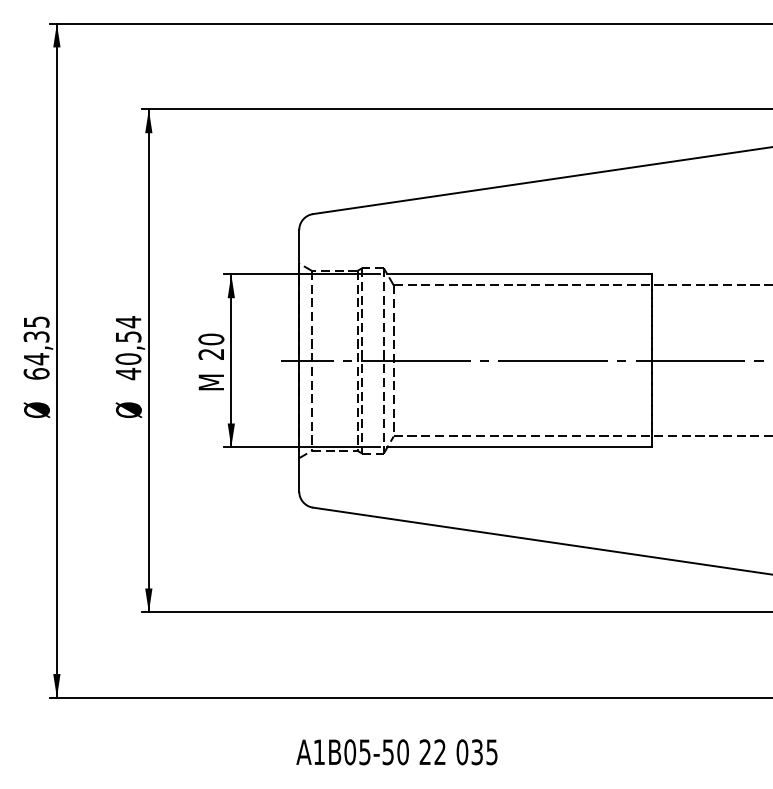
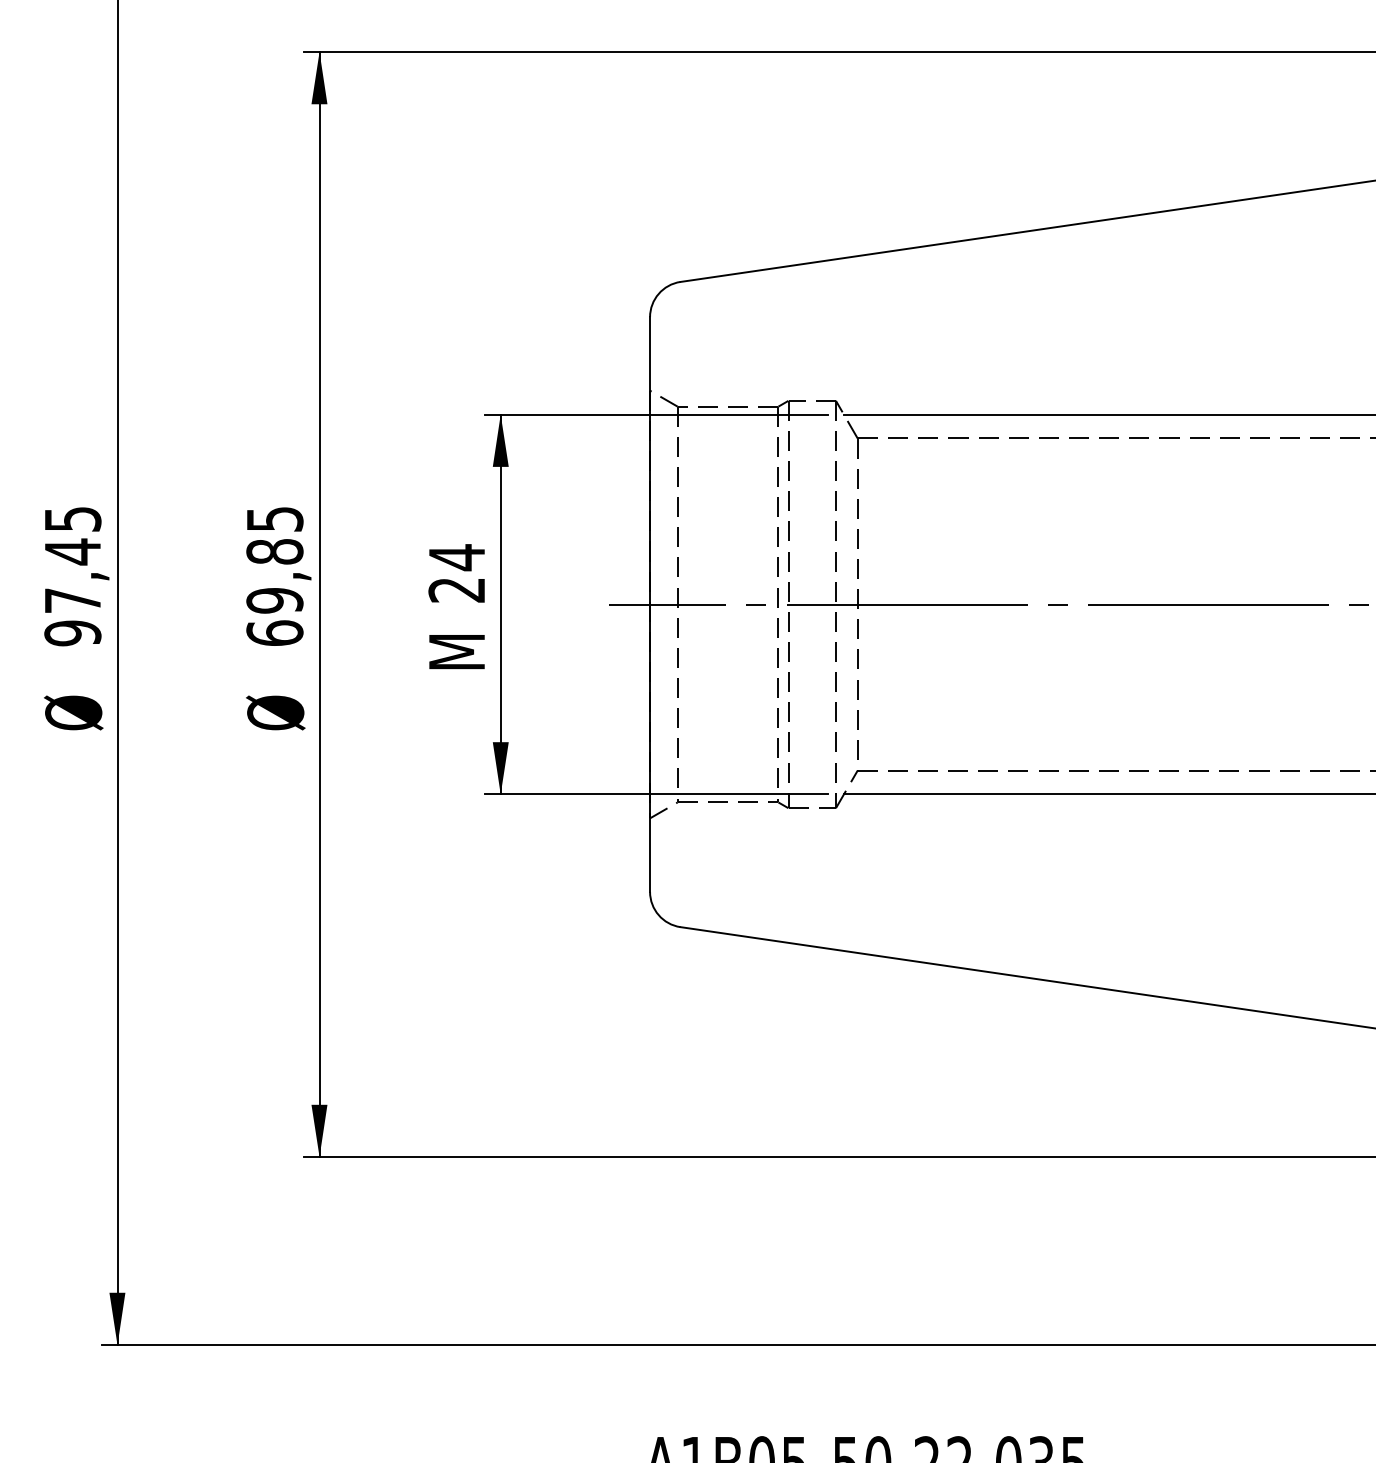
text: (211, 339) -> (457, 557), 20 -> 24
text: (128, 348) -> (274, 577), 40,54 -> 69,85
text: (36, 354) -> (72, 590), 64,35 -> 97,45

